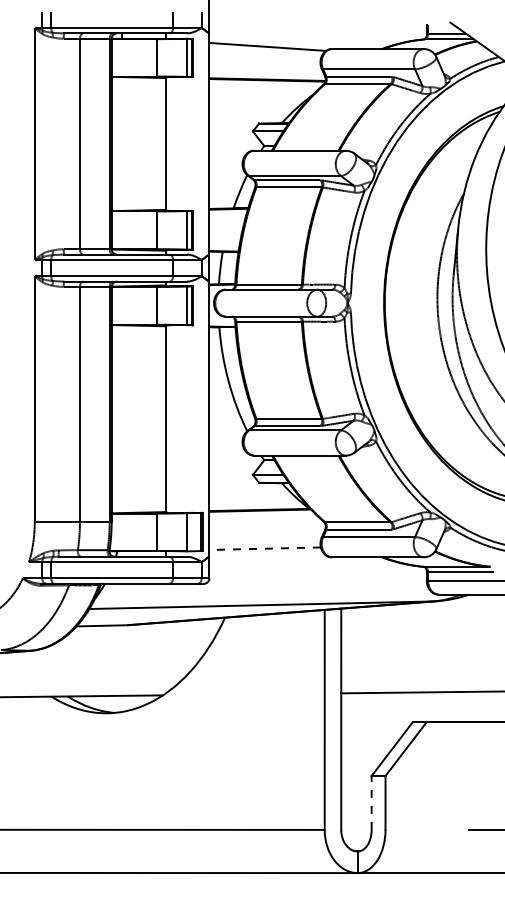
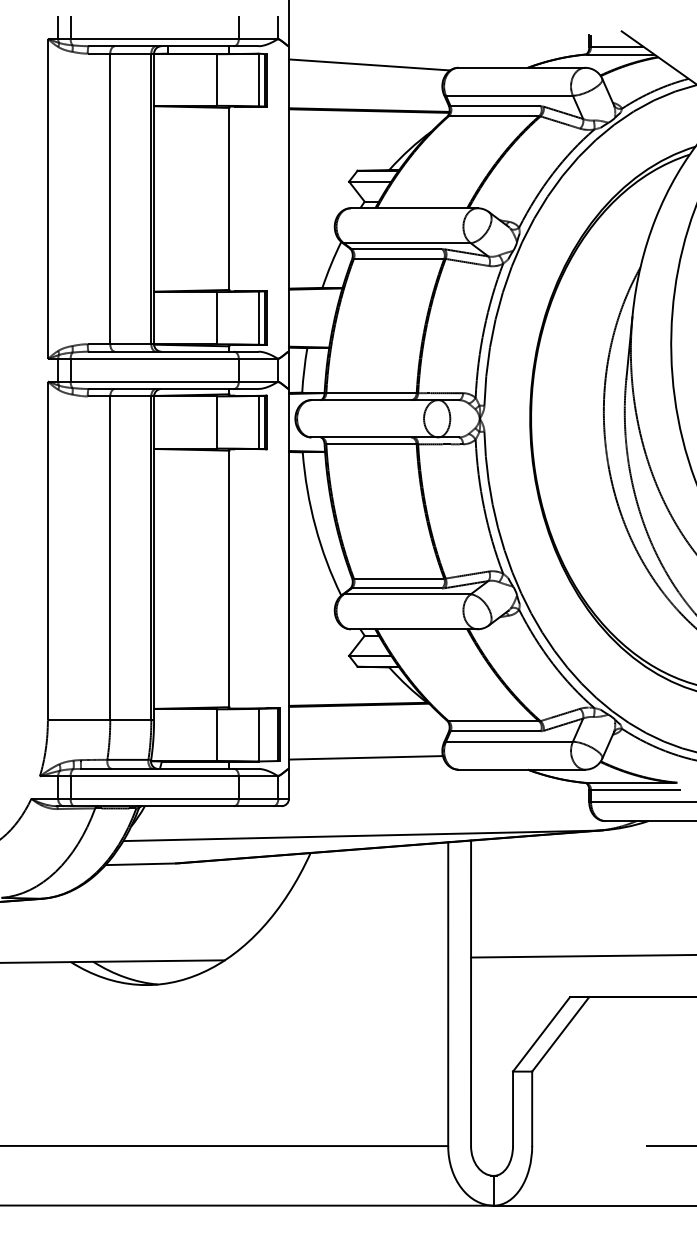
line: (264, 548) -> (365, 757), dashed -> solid
line: (371, 802) -> (513, 1108), dashed -> solid

